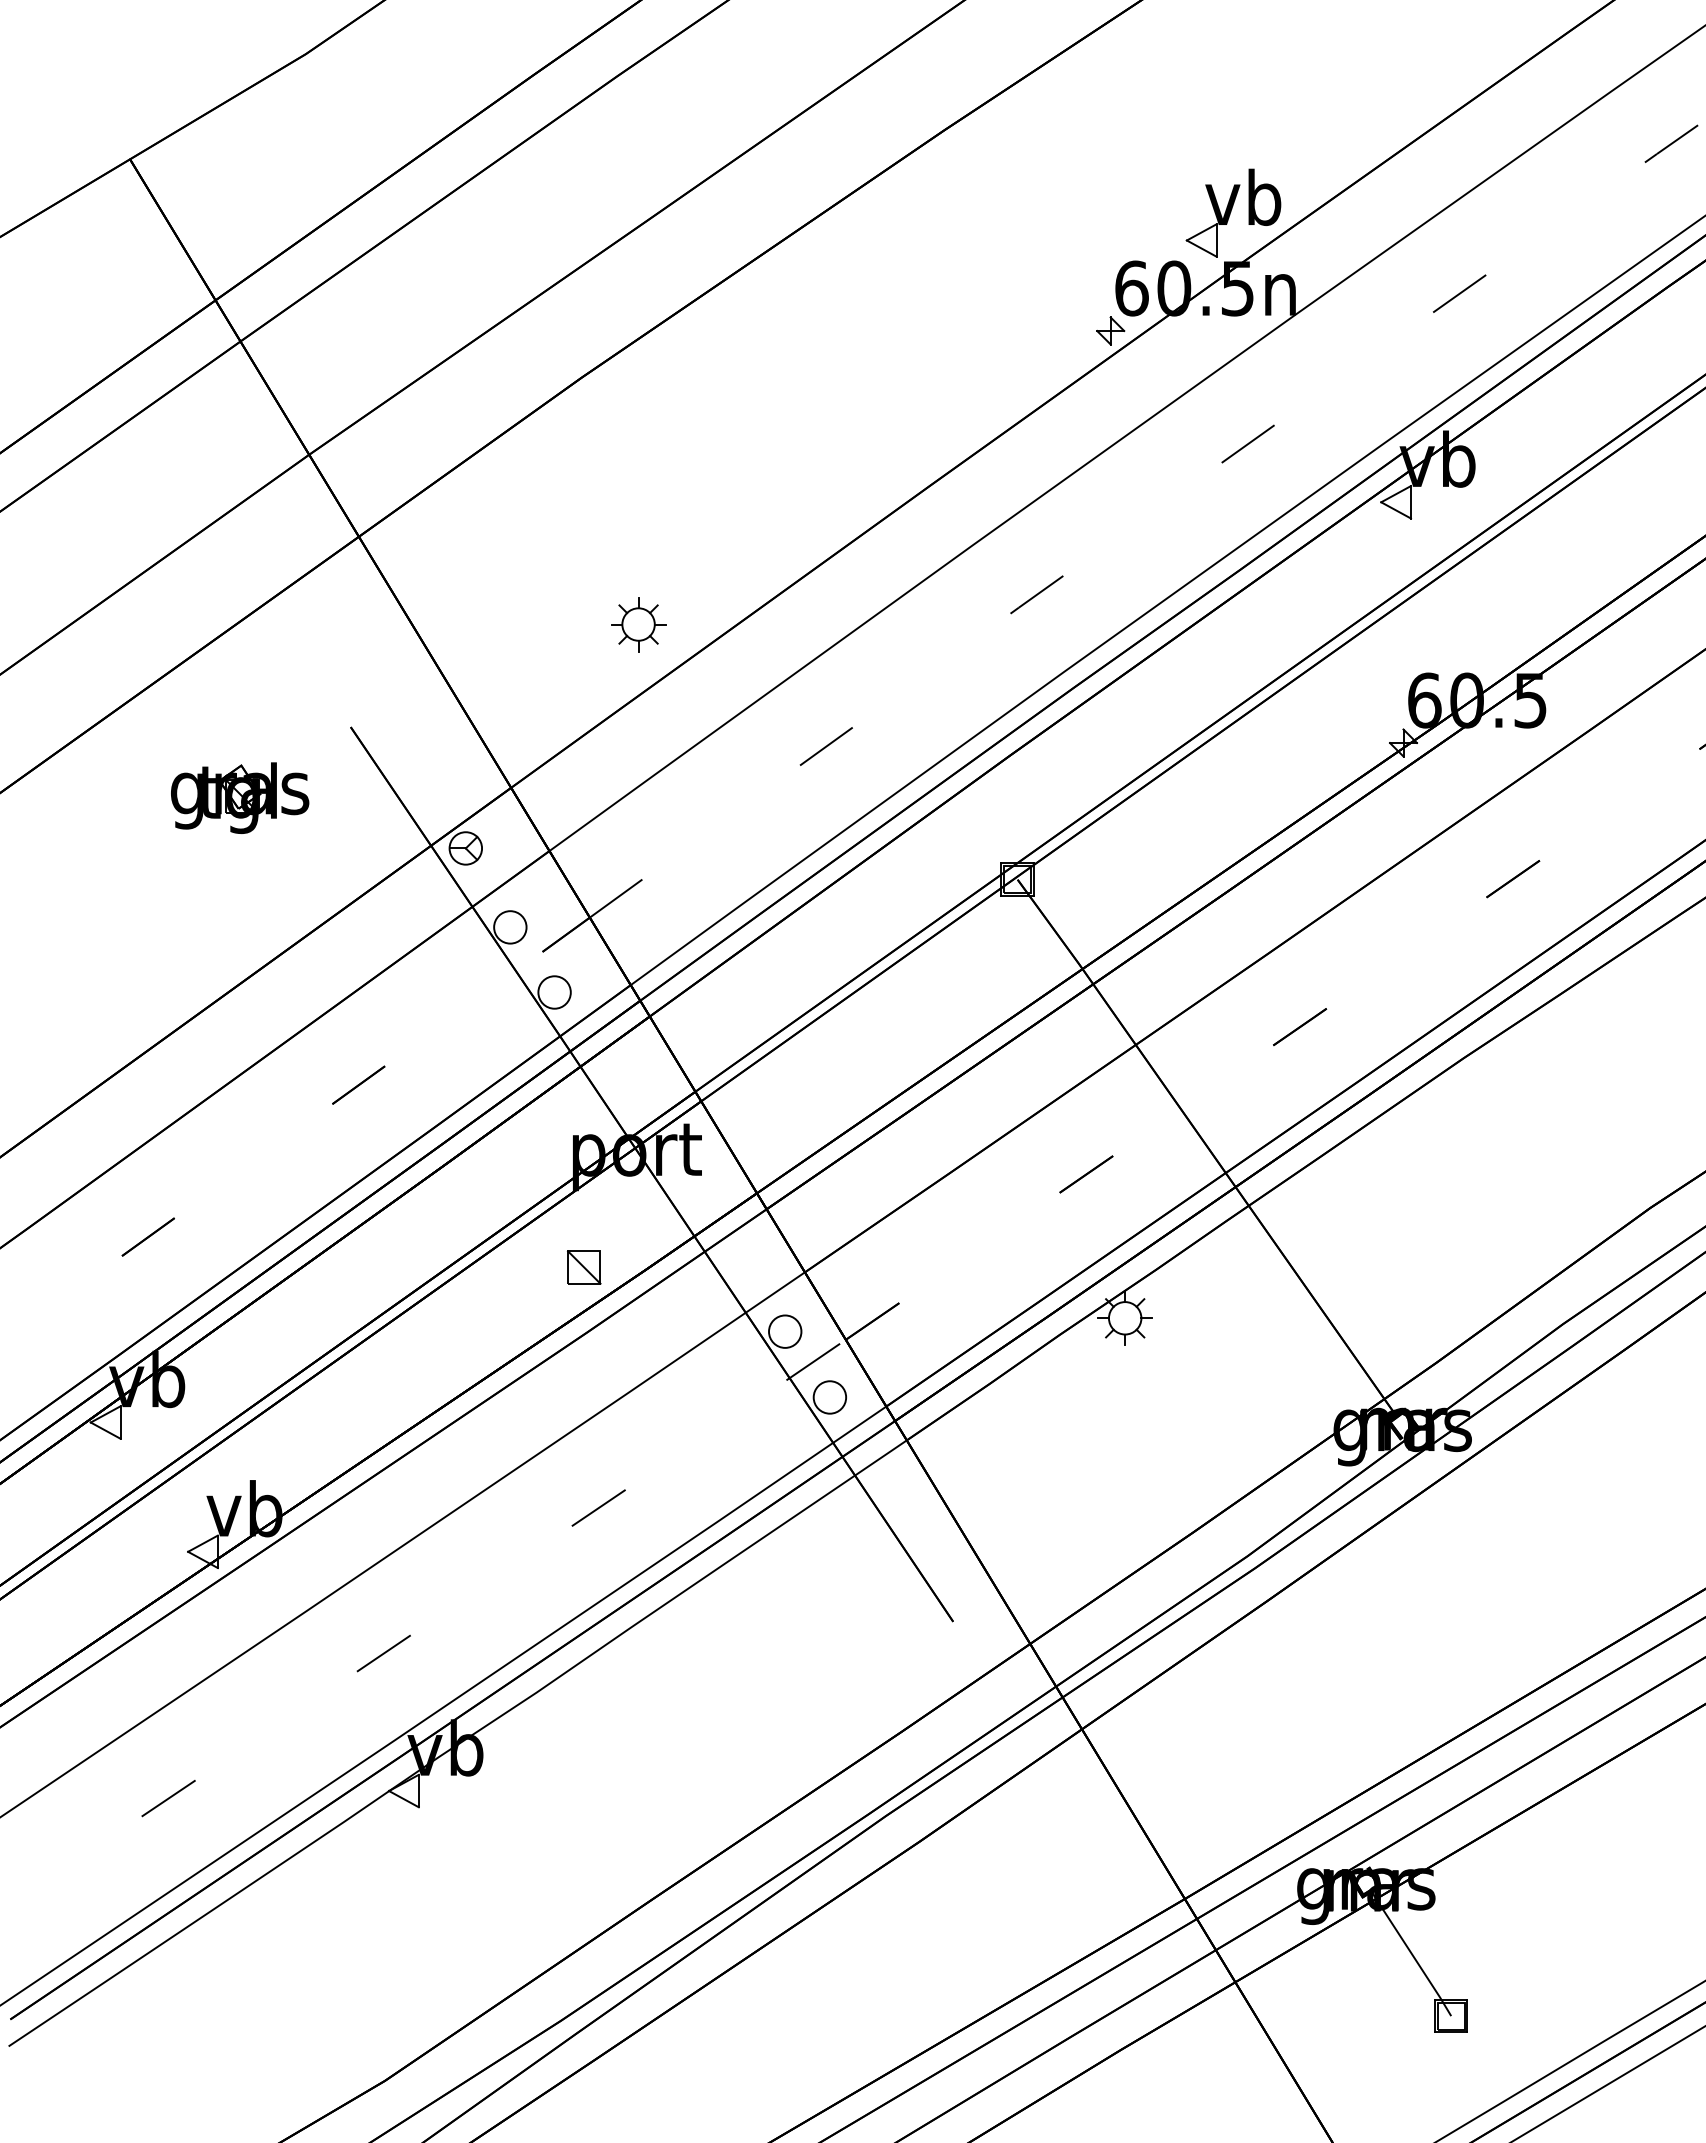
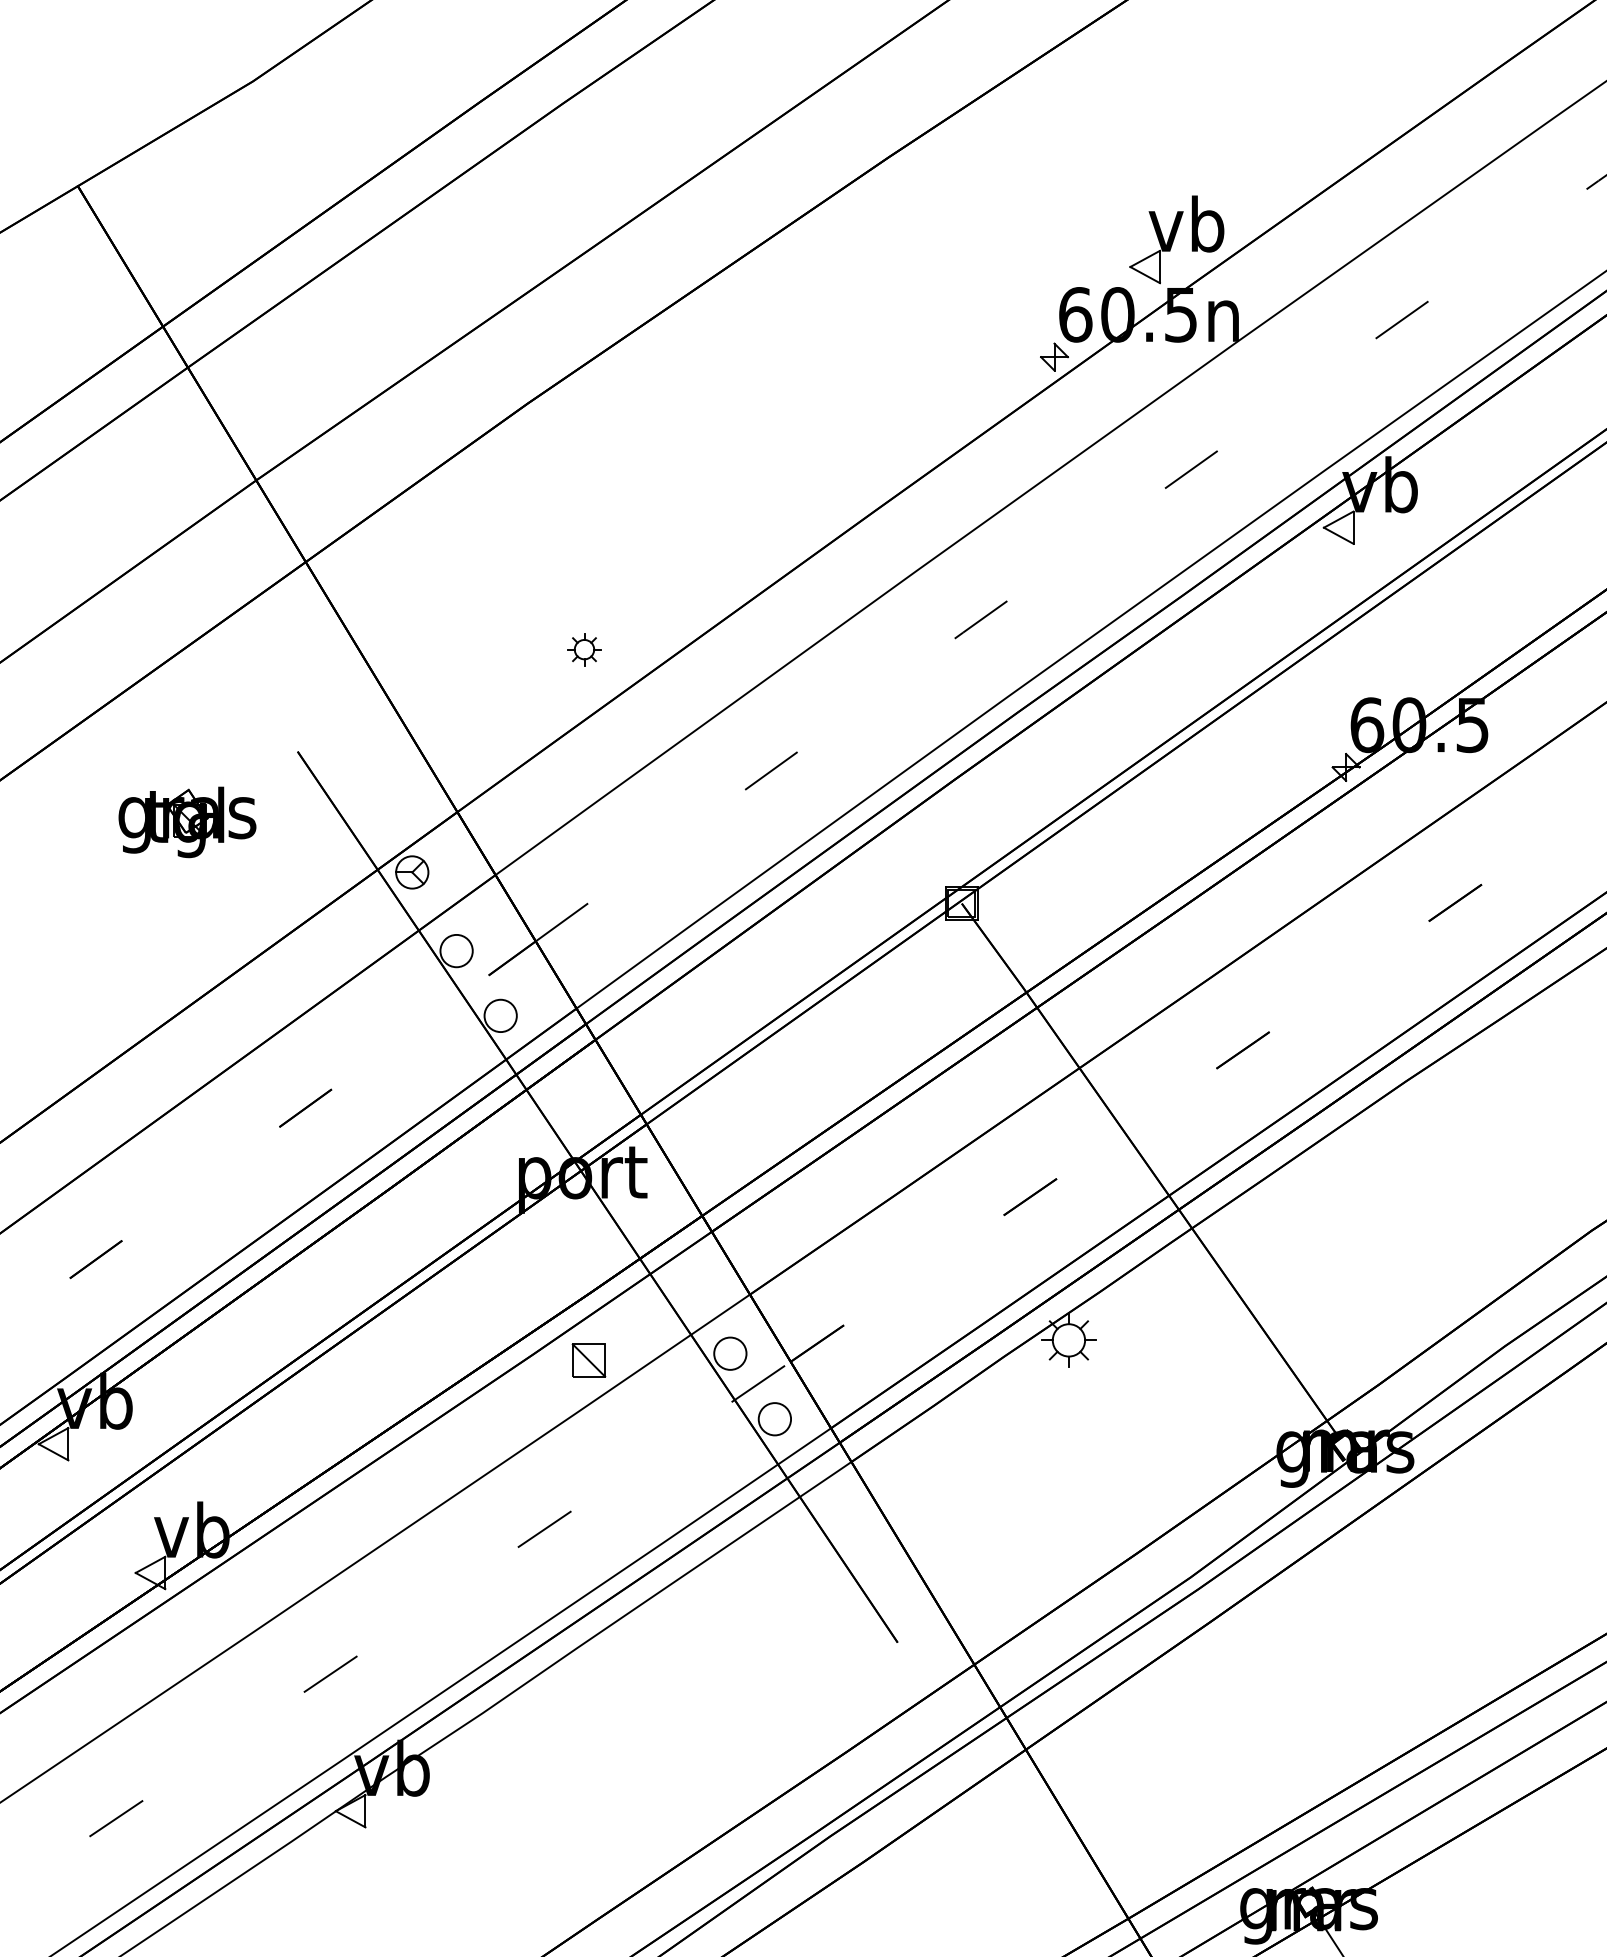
part: (638, 624) -> (584, 649), size x0.6
part: (584, 1267) -> (589, 1360), moved

